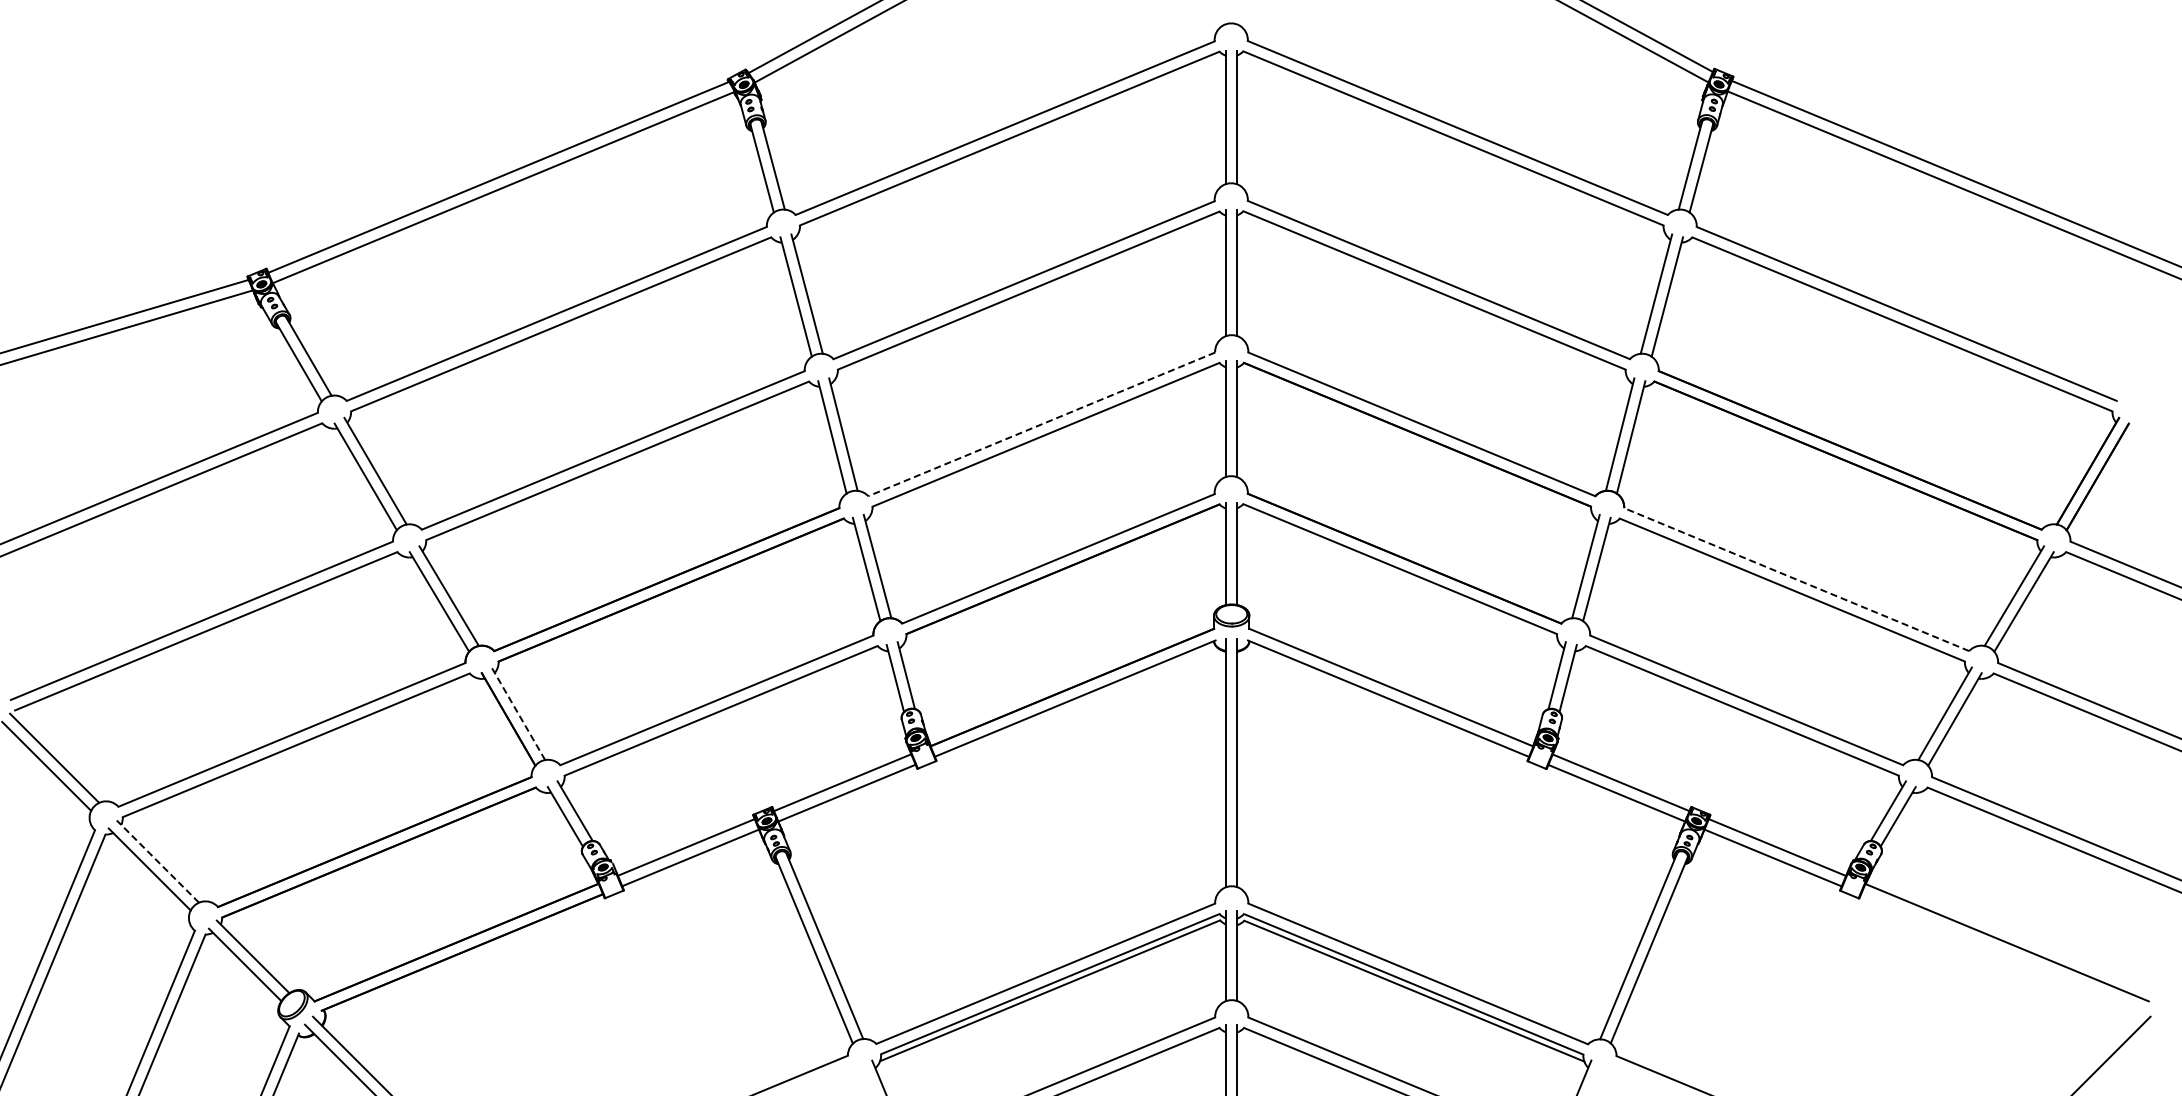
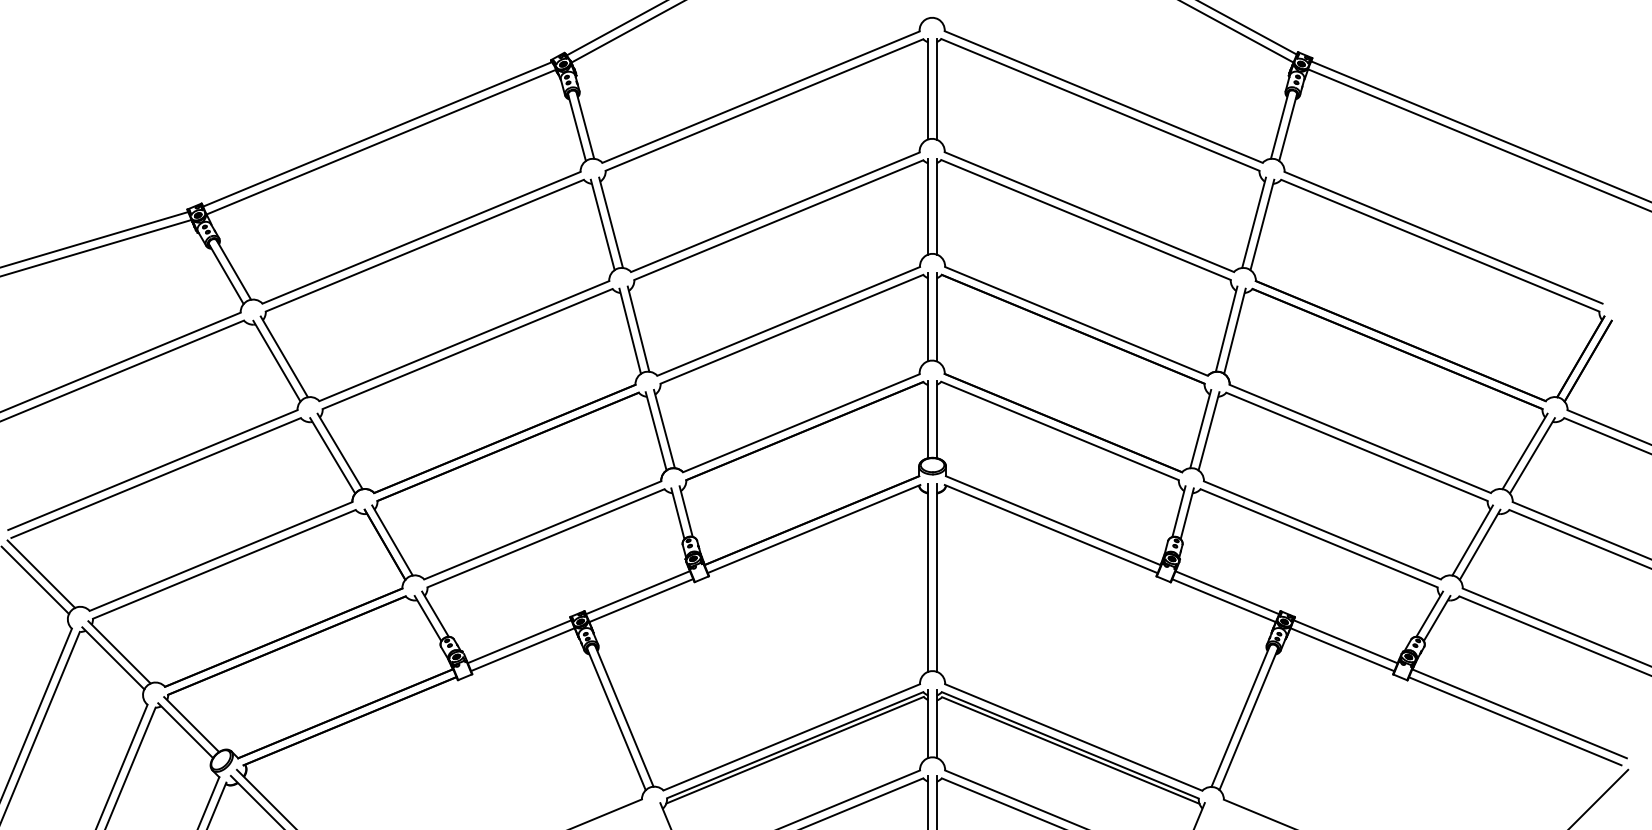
line: (1041, 424) -> (788, 321), dashed -> solid
line: (1796, 579) -> (1360, 438), dashed -> solid
line: (518, 713) -> (392, 540), dashed -> solid
line: (157, 861) -> (119, 652), dashed -> solid
line: (2001, 952) -> (1515, 721), added

